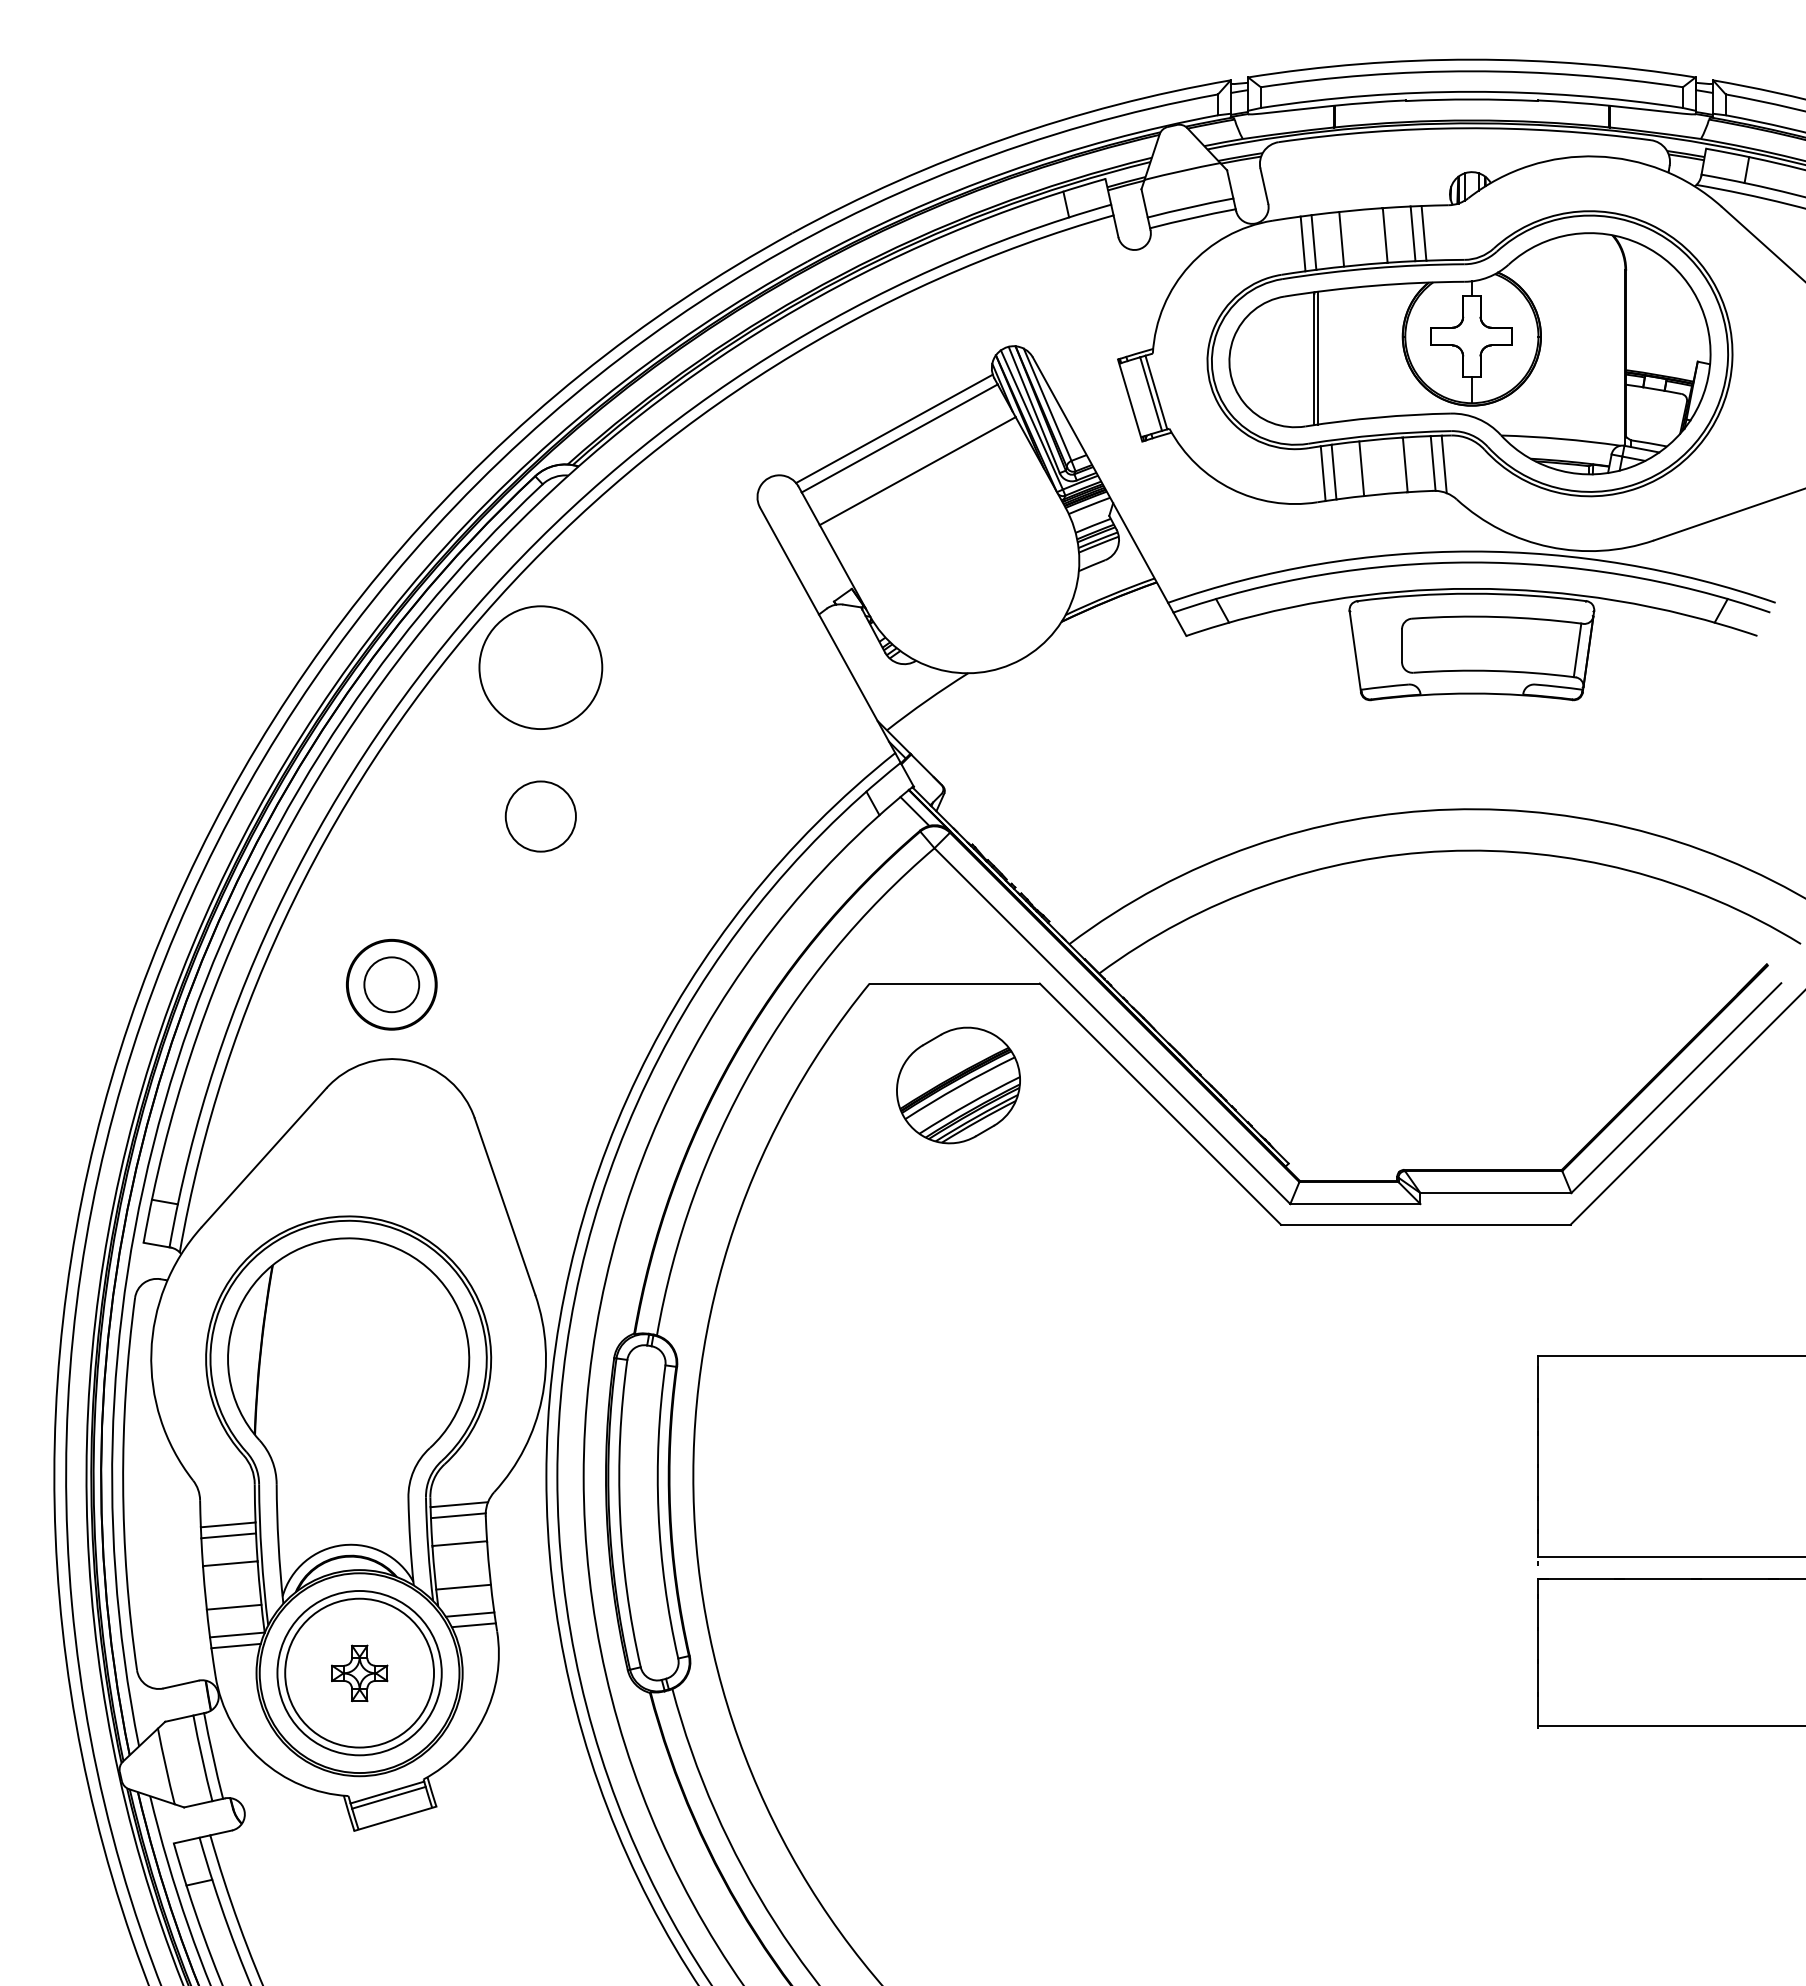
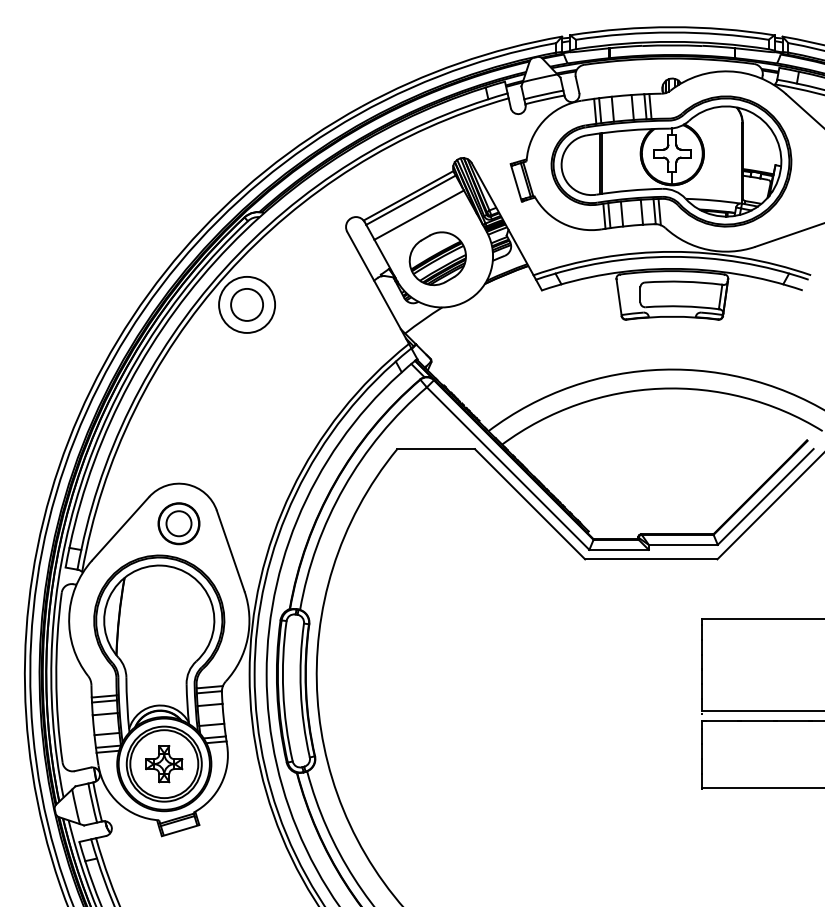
circle: (539, 815) -> (246, 304), moved
part: (390, 984) -> (178, 523), moved
part: (957, 1084) -> (437, 258), moved
part: (360, 1673) -> (164, 764), size x1.43

